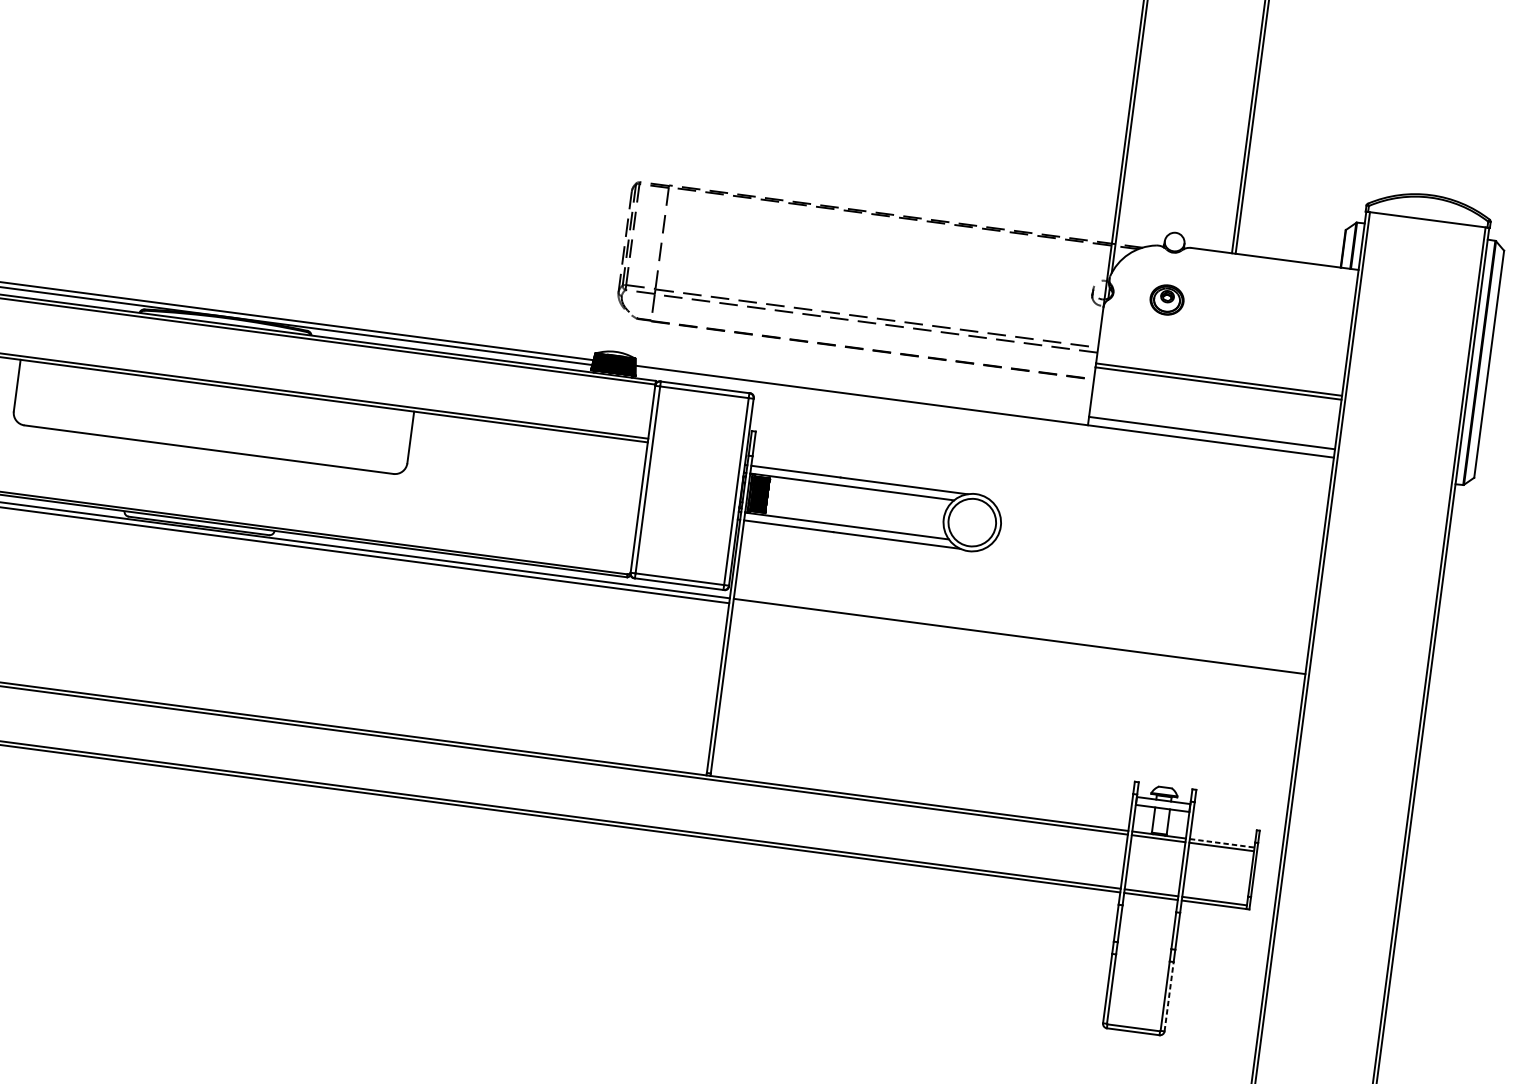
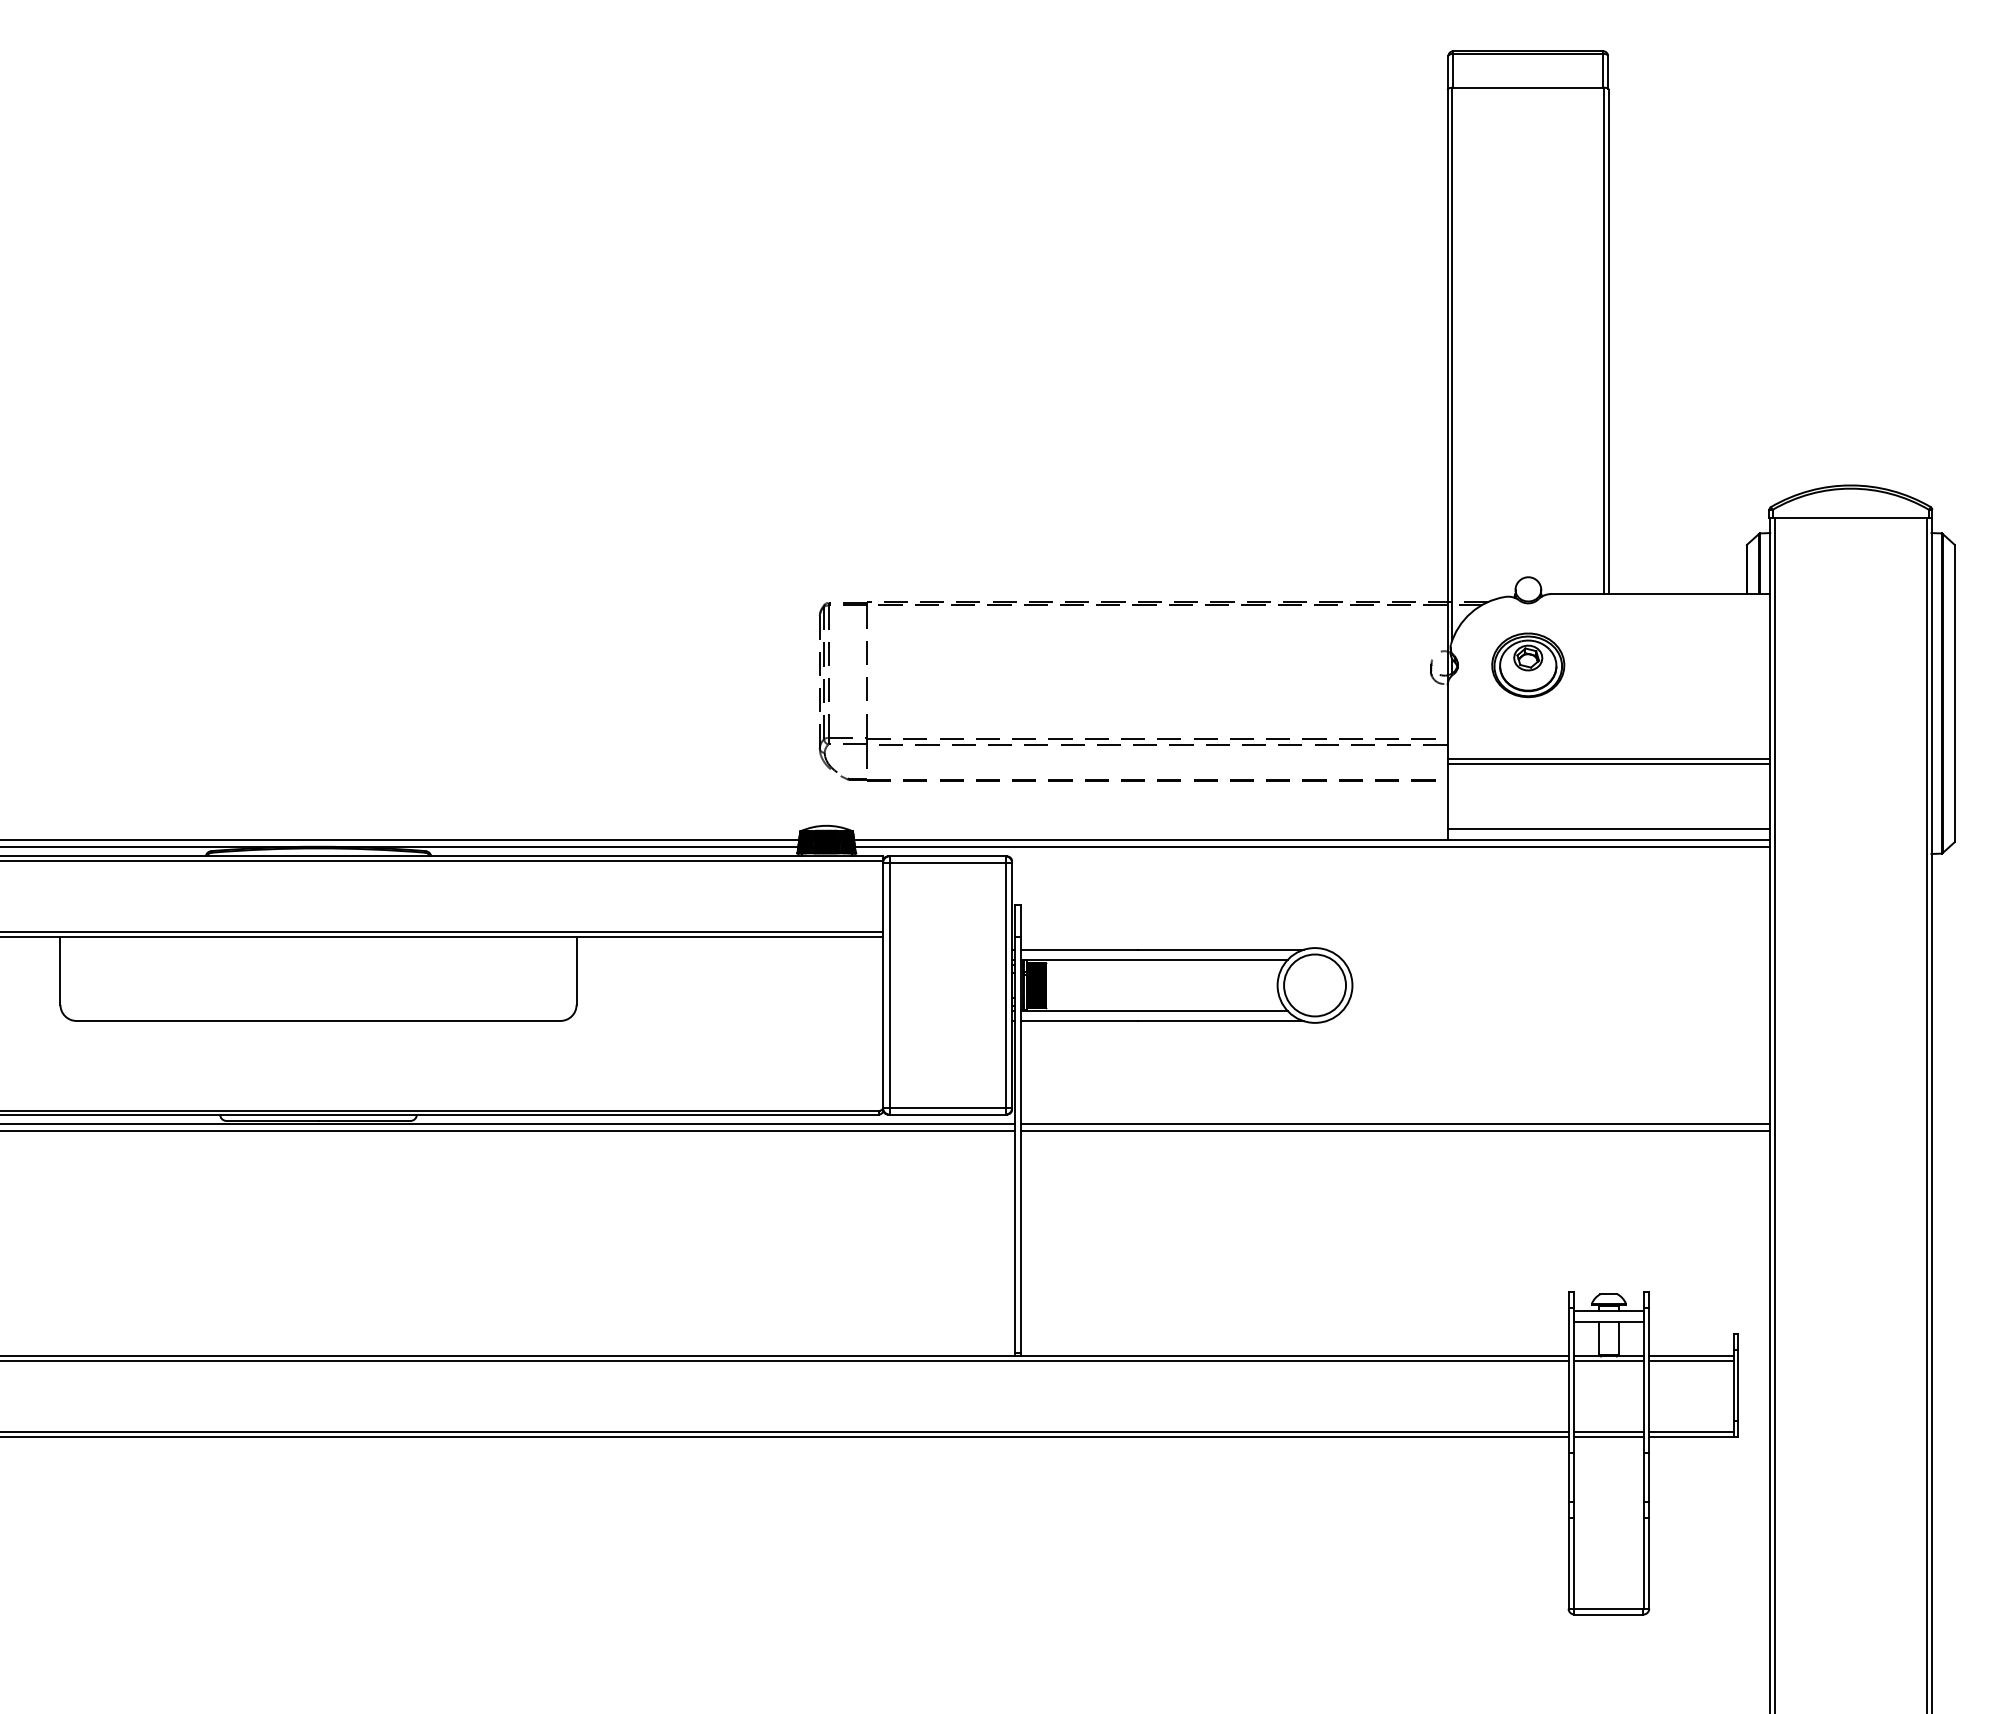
part: (1167, 300) -> (1528, 665), size x1.67
line: (984, 416) -> (1312, 846), added
line: (1019, 641) -> (1395, 1130), added
line: (1222, 843) -> (1692, 1356), dashed -> solid
line: (1169, 996) -> (1649, 1562), dashed -> solid

